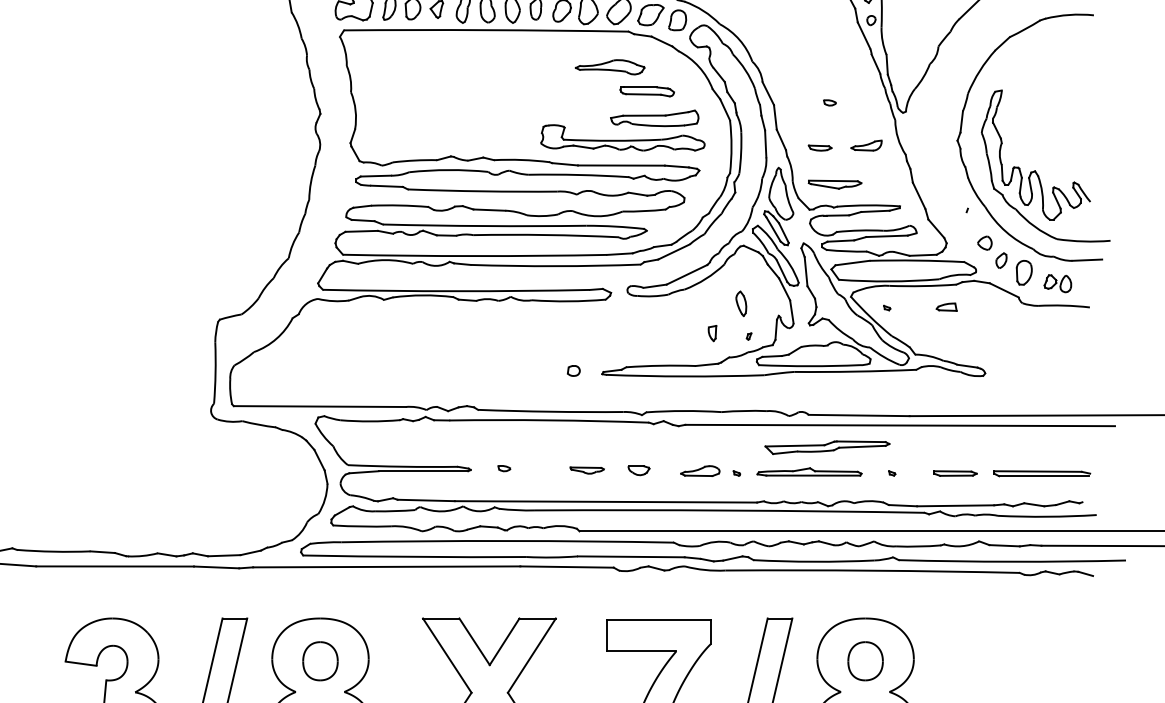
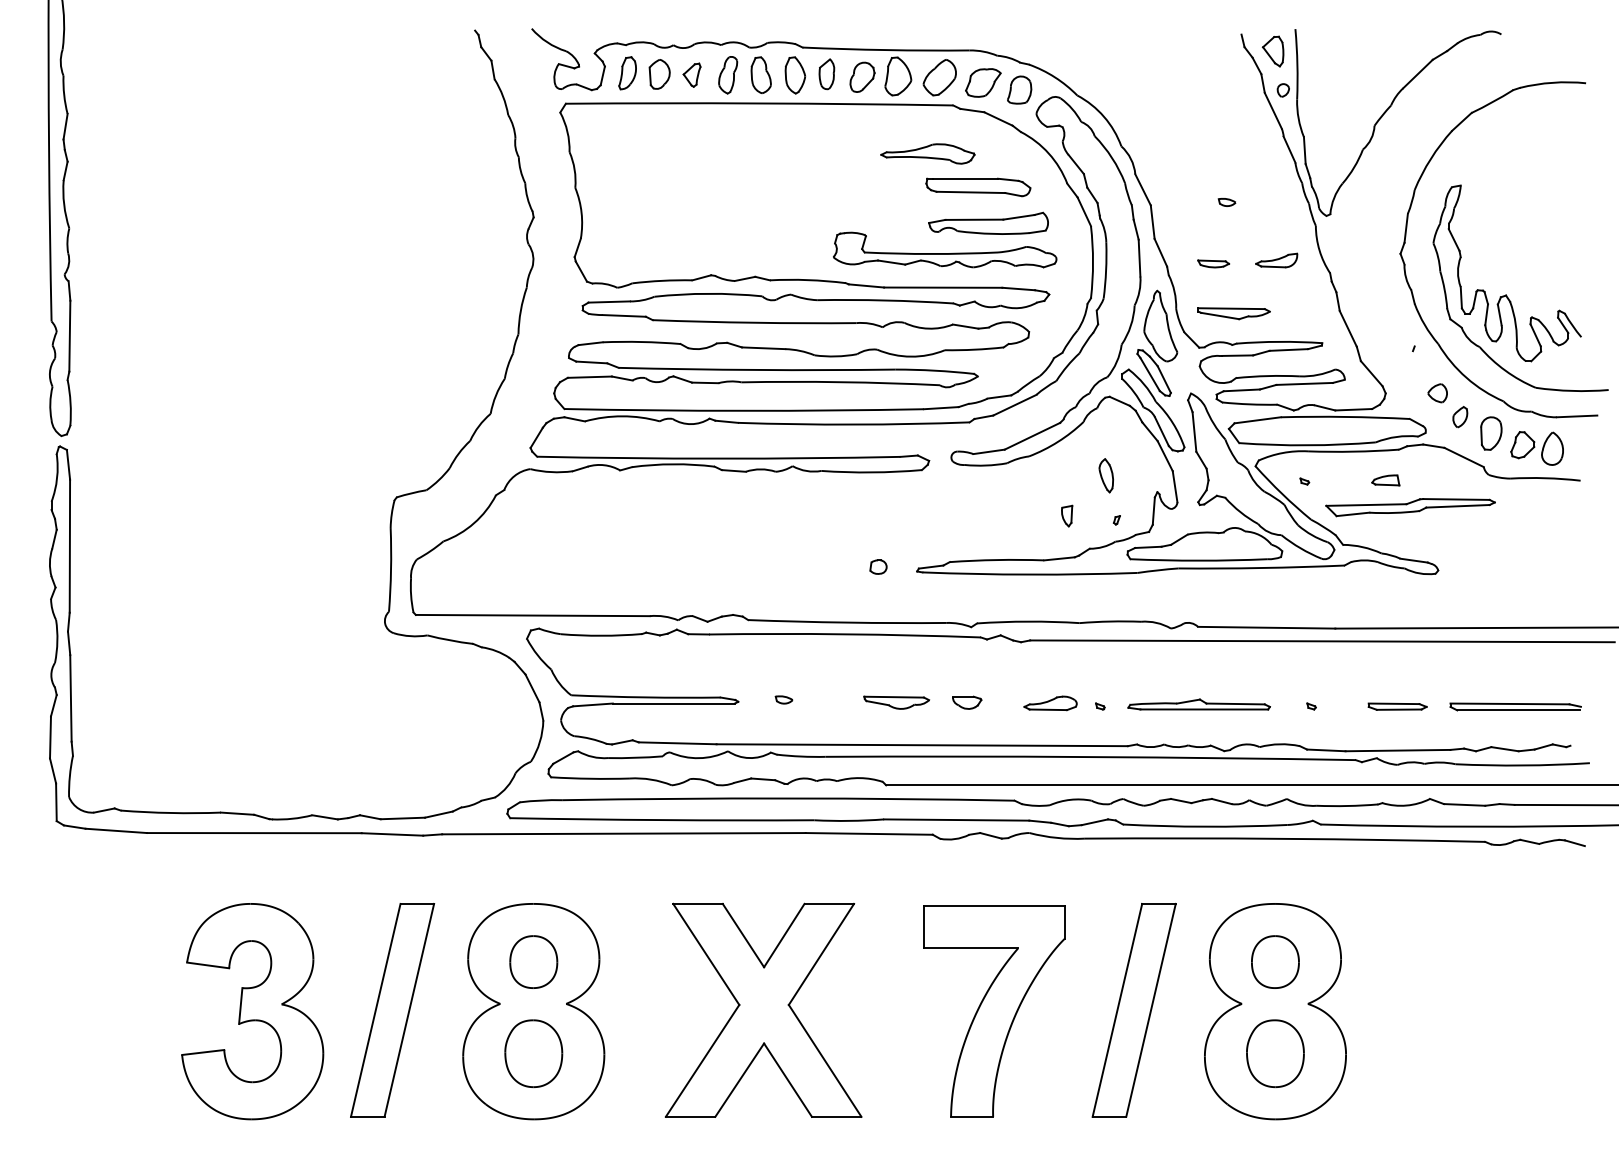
part: (647, 91) -> (978, 187), size x1.43
part: (1057, 283) -> (1536, 448), size x1.43
part: (827, 447) -> (1410, 507), moved
part: (587, 470) -> (896, 702), size x1.43

